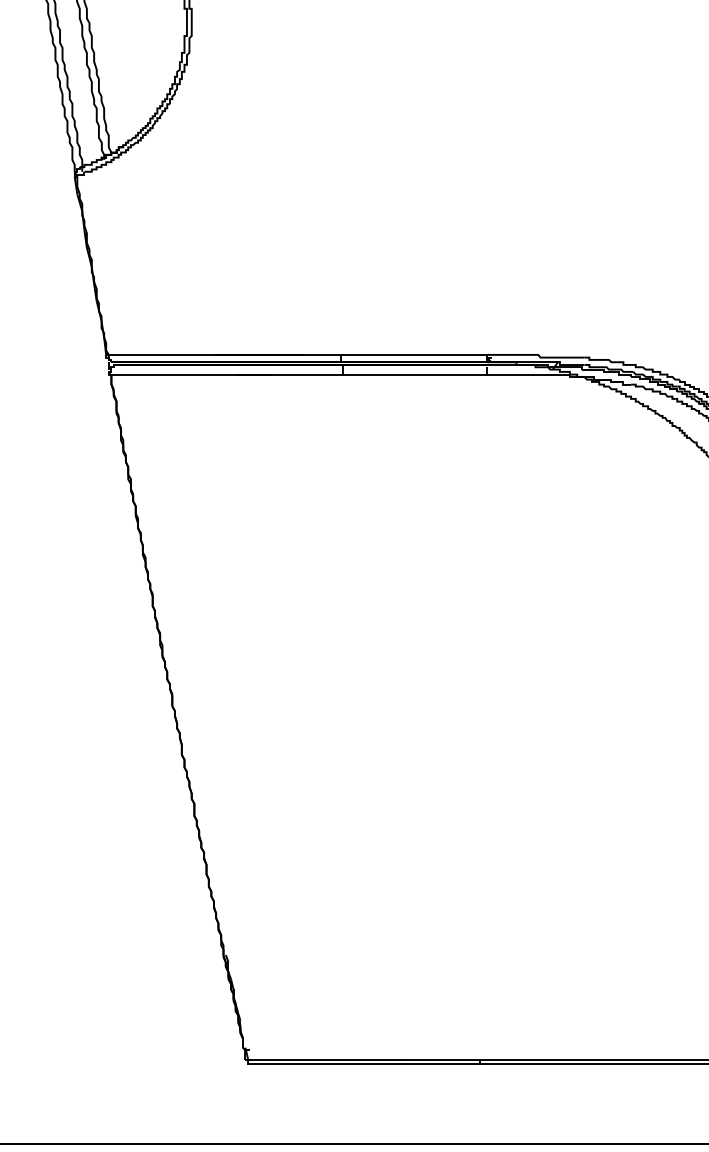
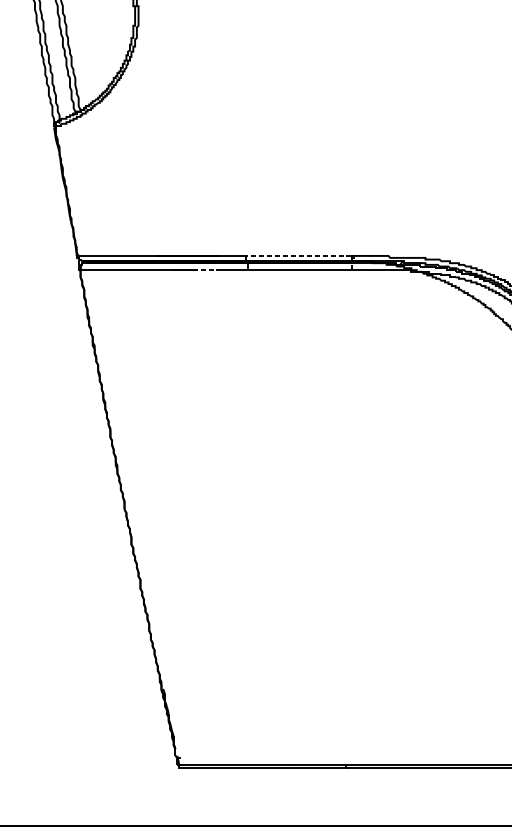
line: (413, 354) -> (298, 255), solid -> dashed
line: (288, 374) -> (208, 270), solid -> dashed

